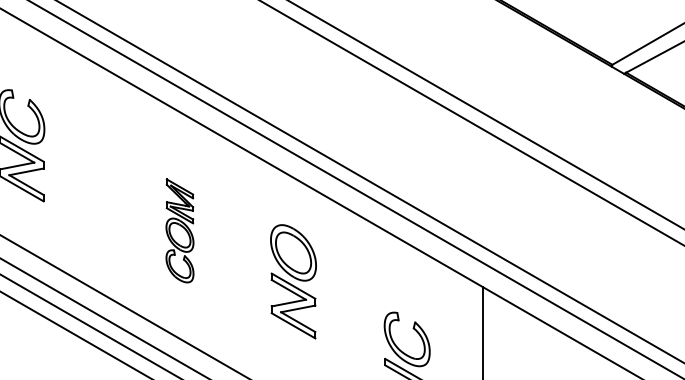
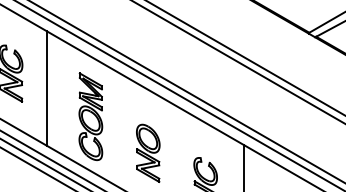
line: (94, 175) -> (47, 88), added
part: (179, 230) -> (90, 116), size x1.67
part: (293, 280) -> (148, 152), moved

